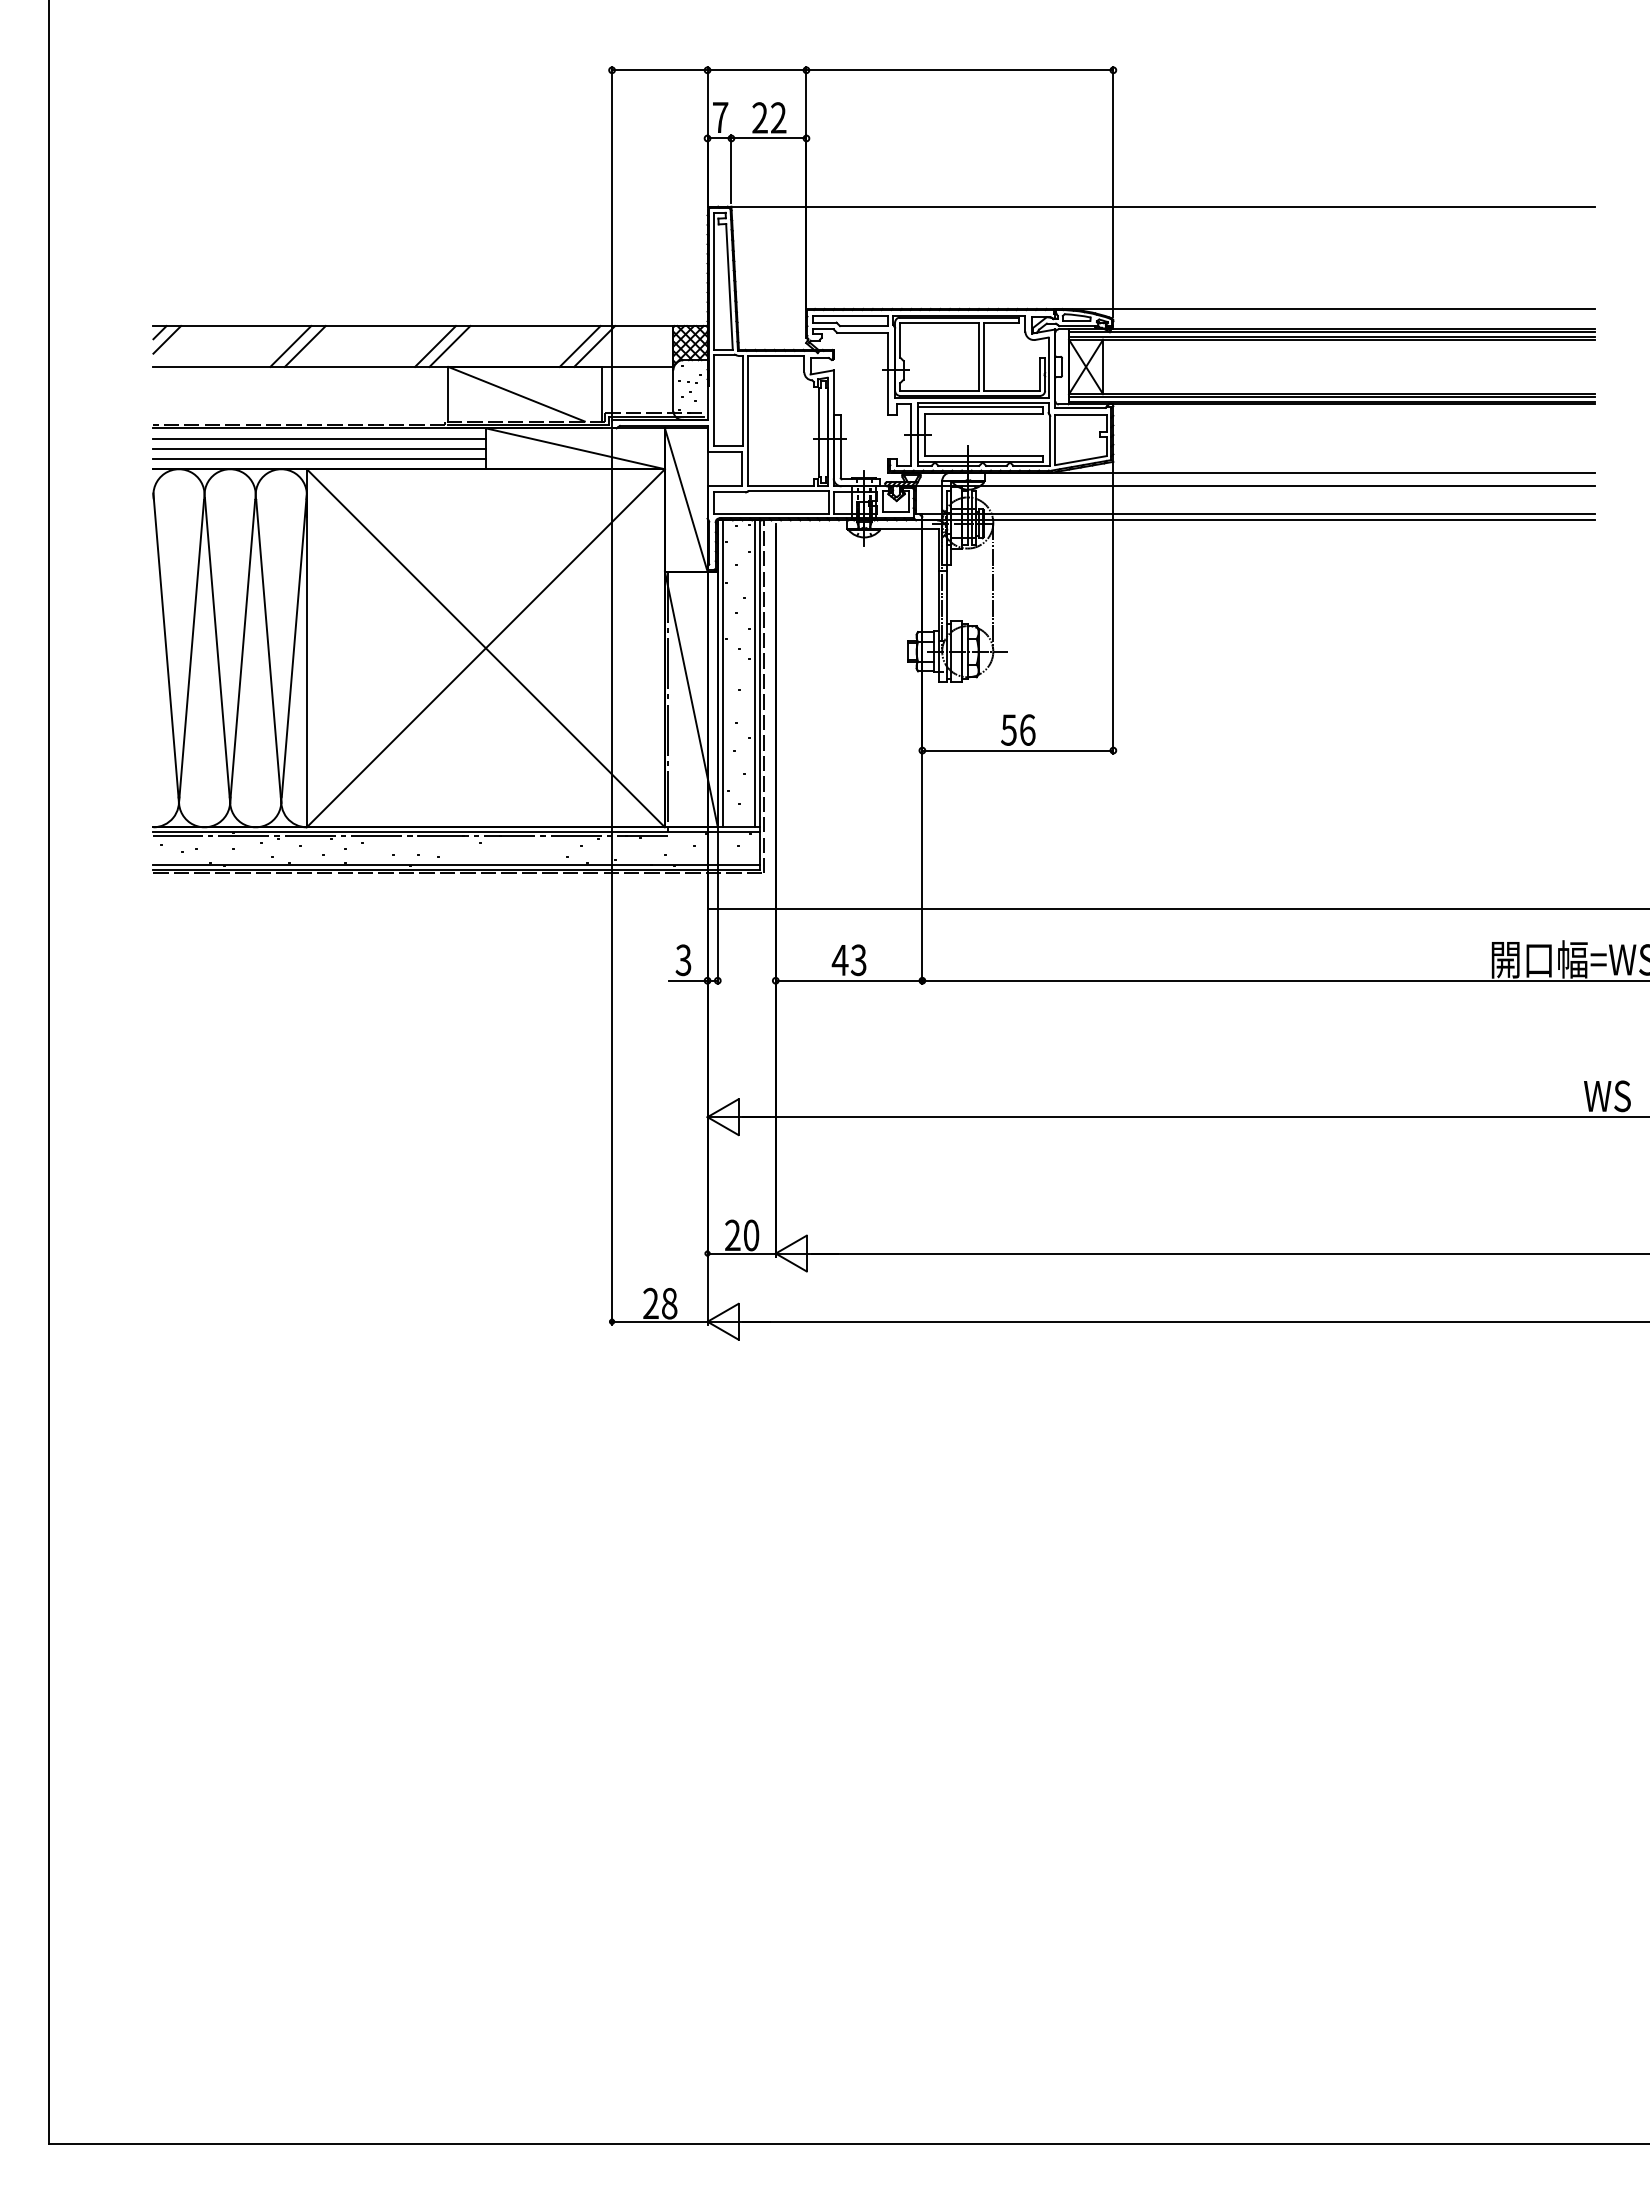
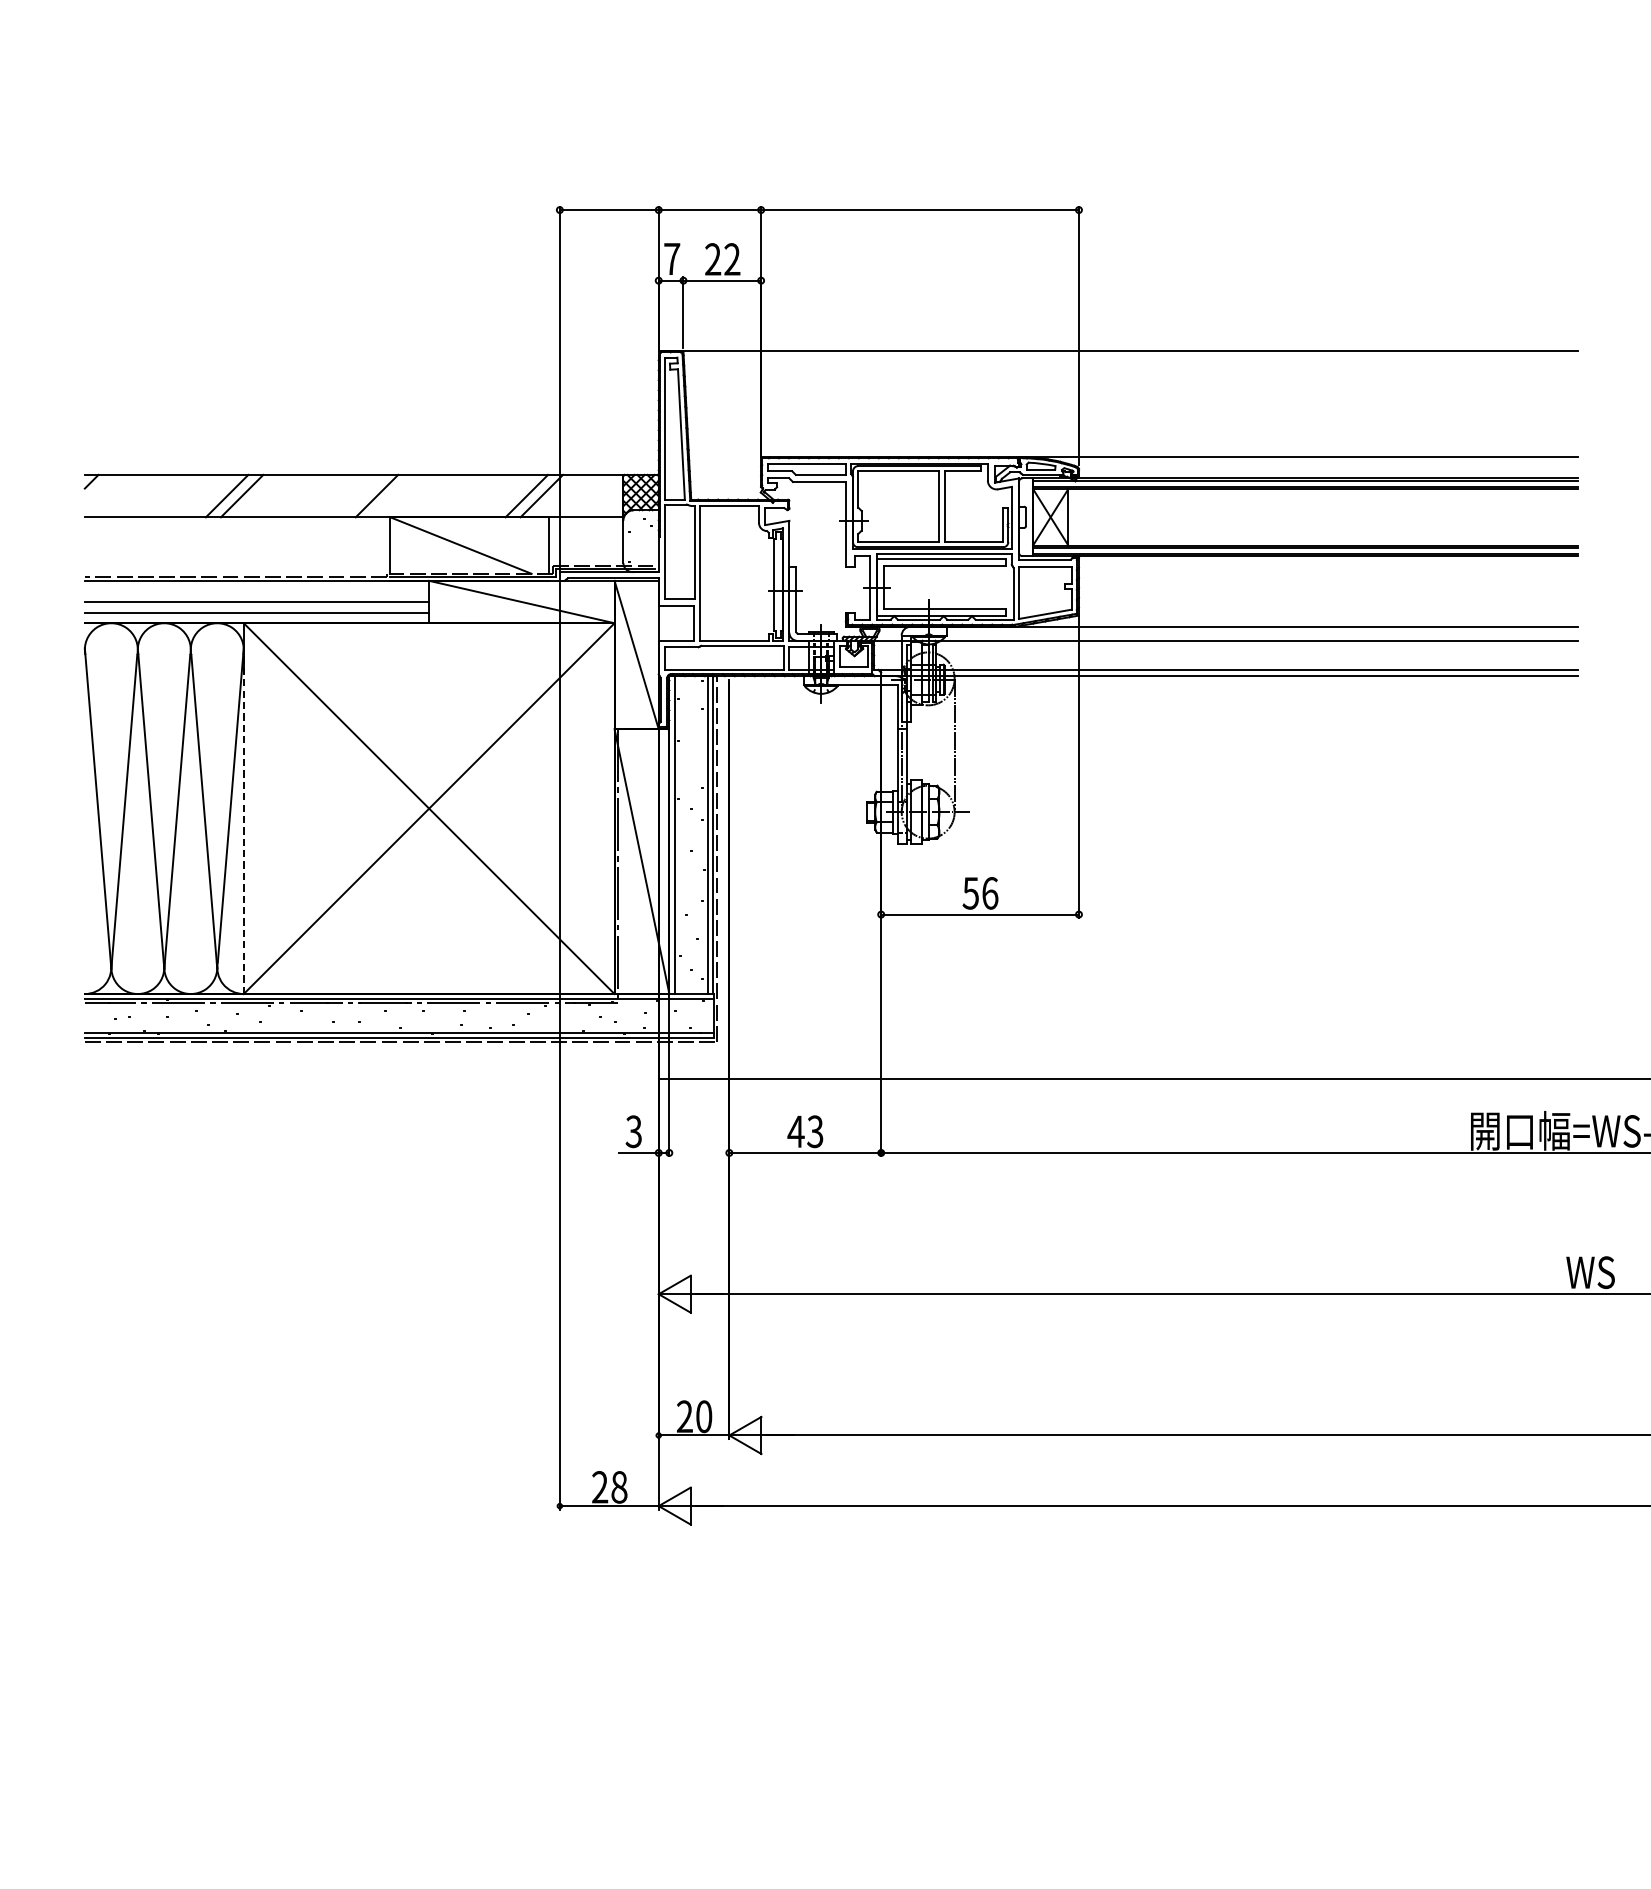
line: (167, 339) -> (99, 488), removed
line: (449, 346) -> (391, 496), removed
line: (319, 438) -> (256, 591), removed
line: (306, 660) -> (243, 821), solid -> dashed

